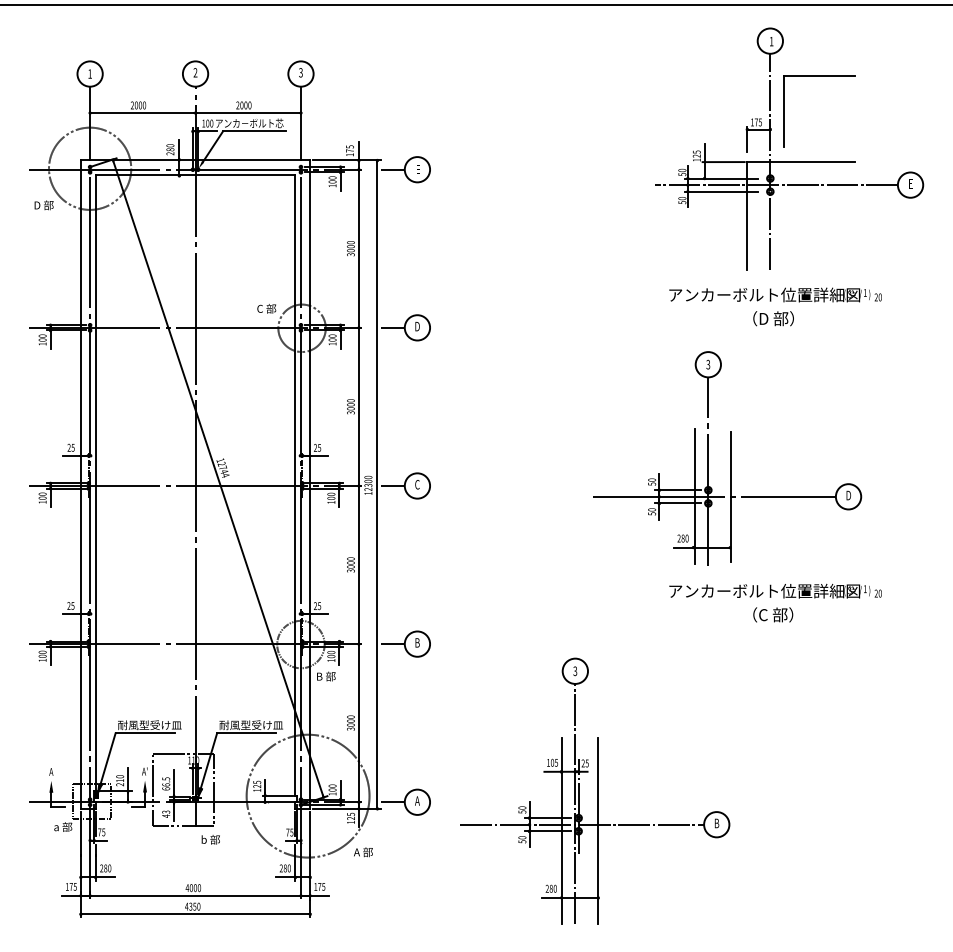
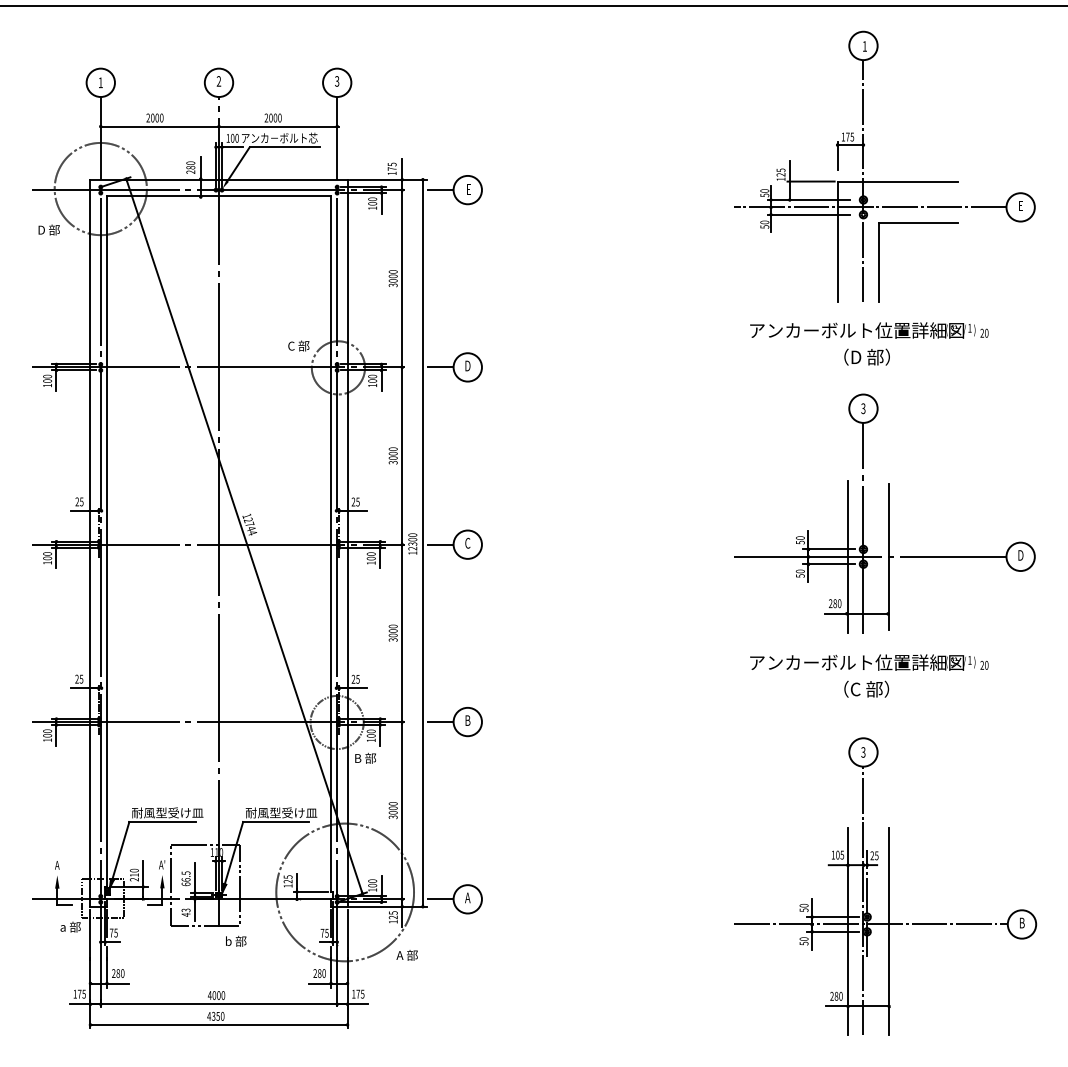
part: (819, 76) -> (918, 223), moved
part: (727, 458) -> (884, 513), moved
part: (595, 790) -> (886, 886), moved

